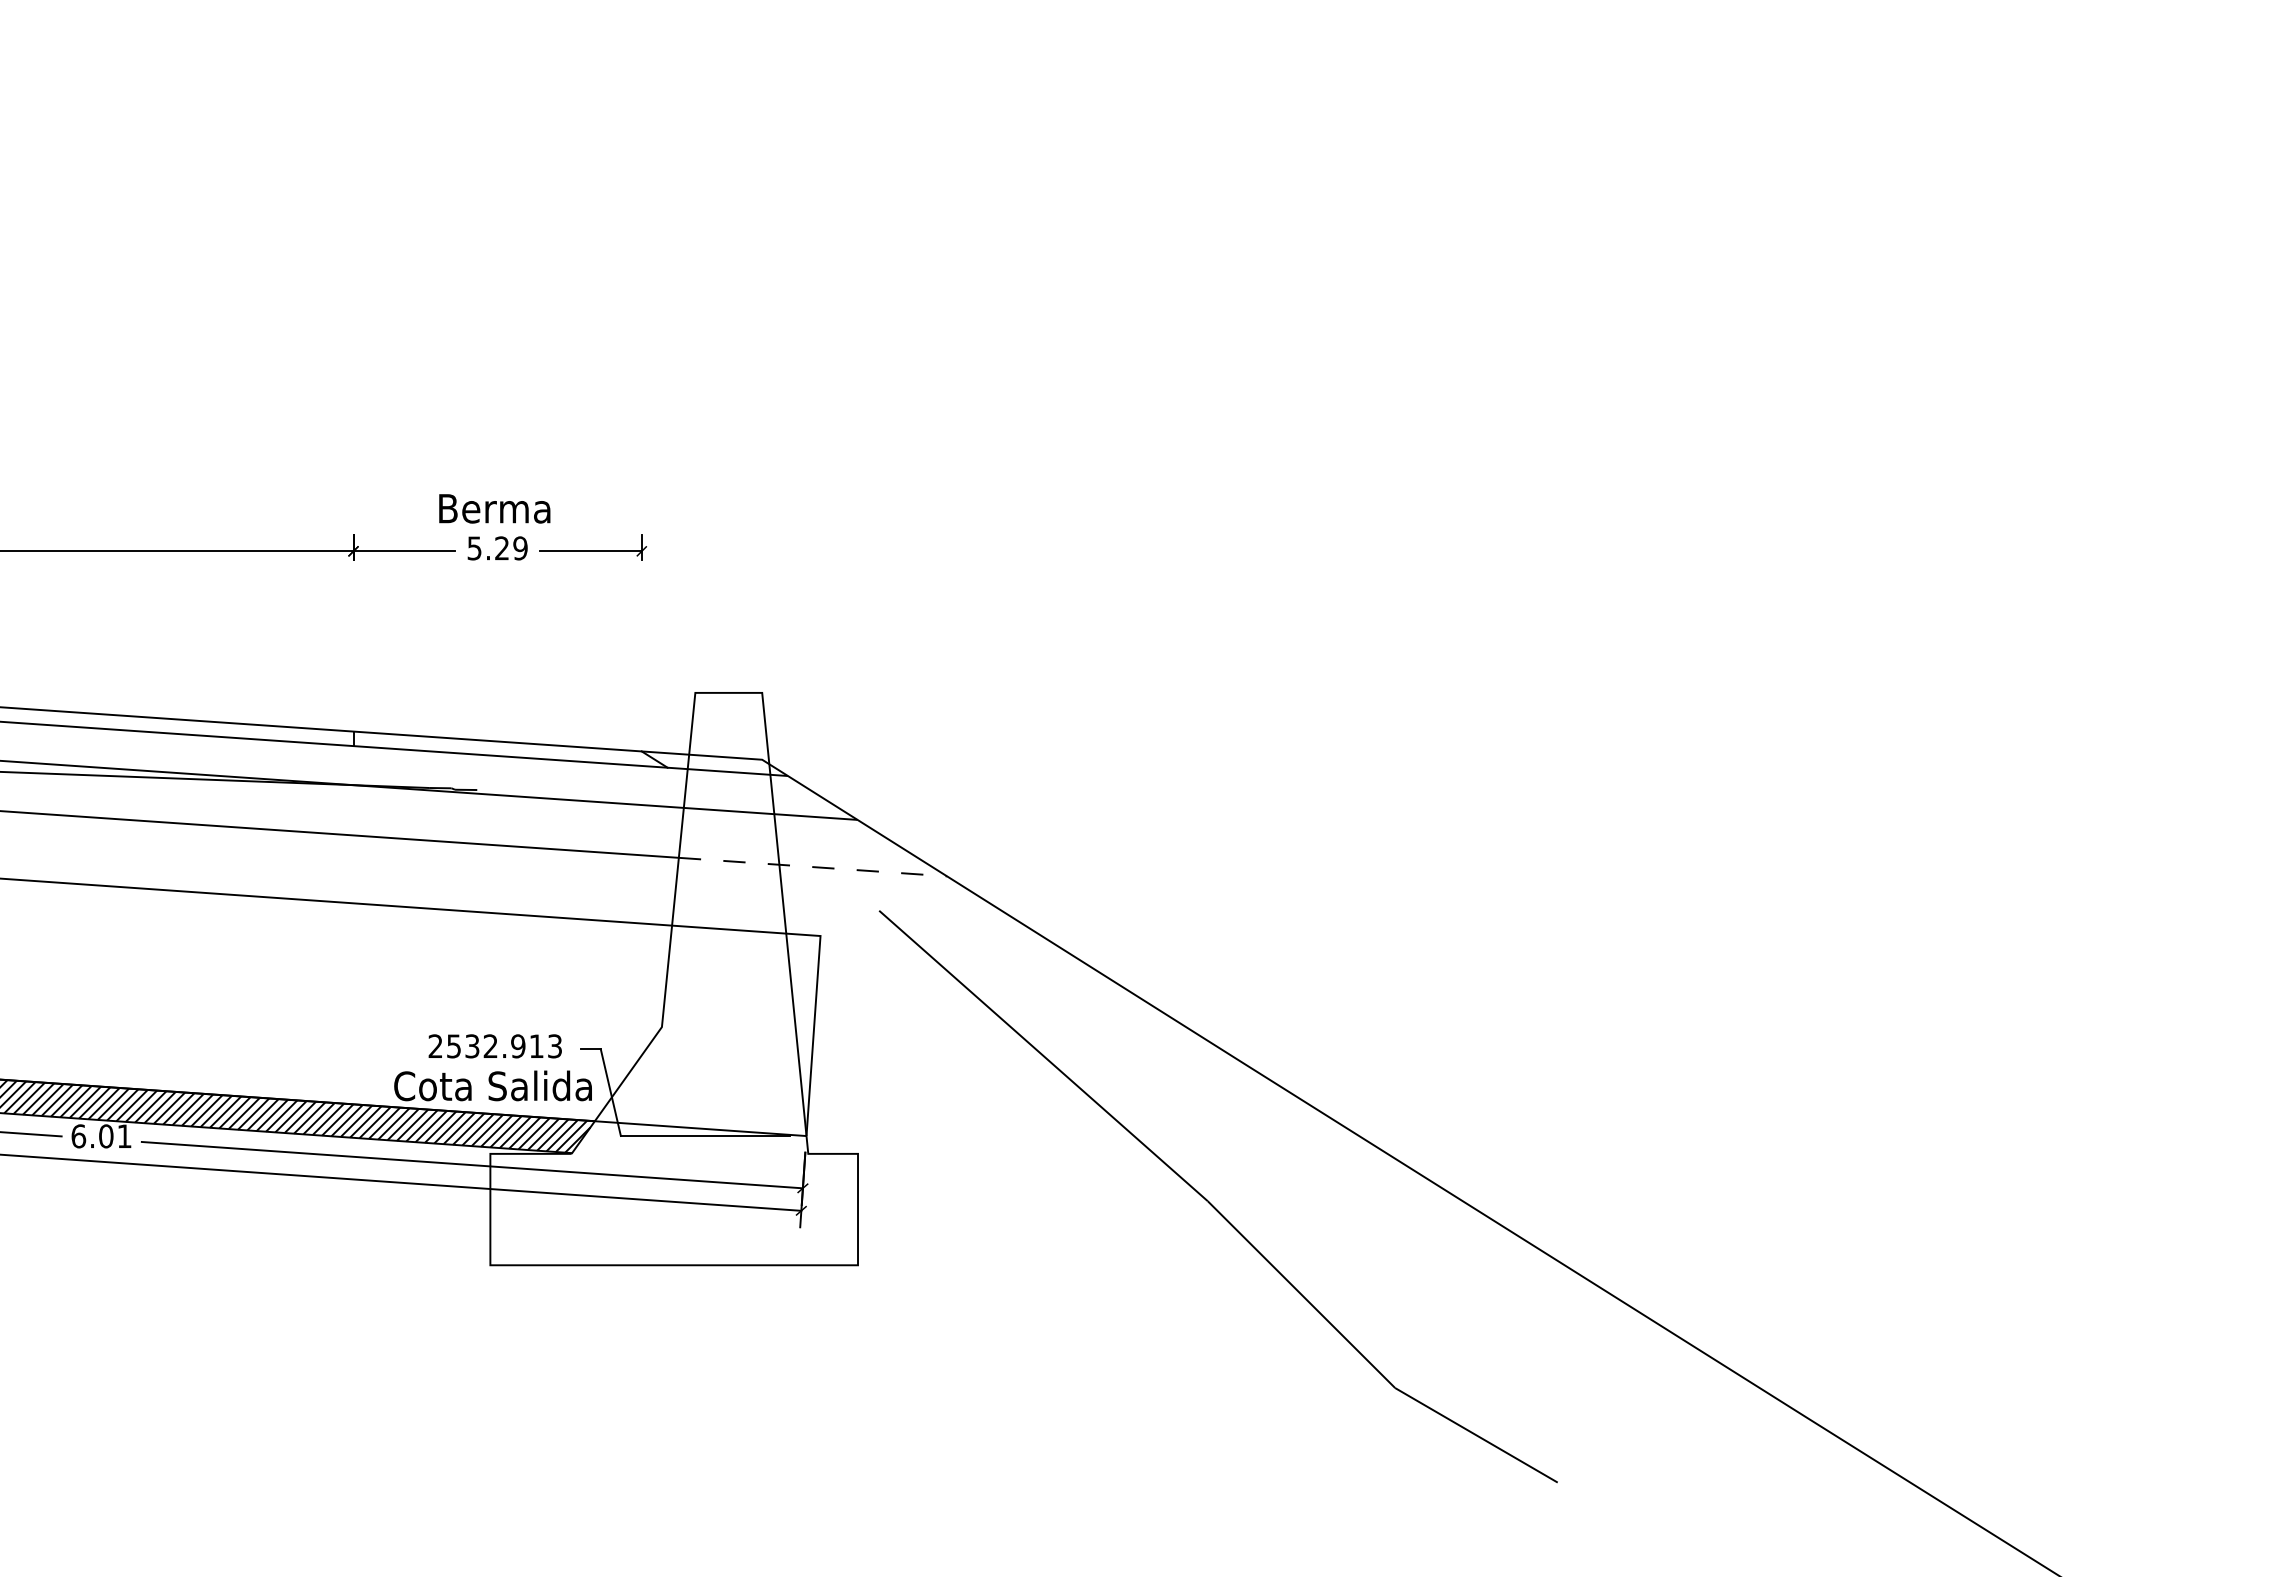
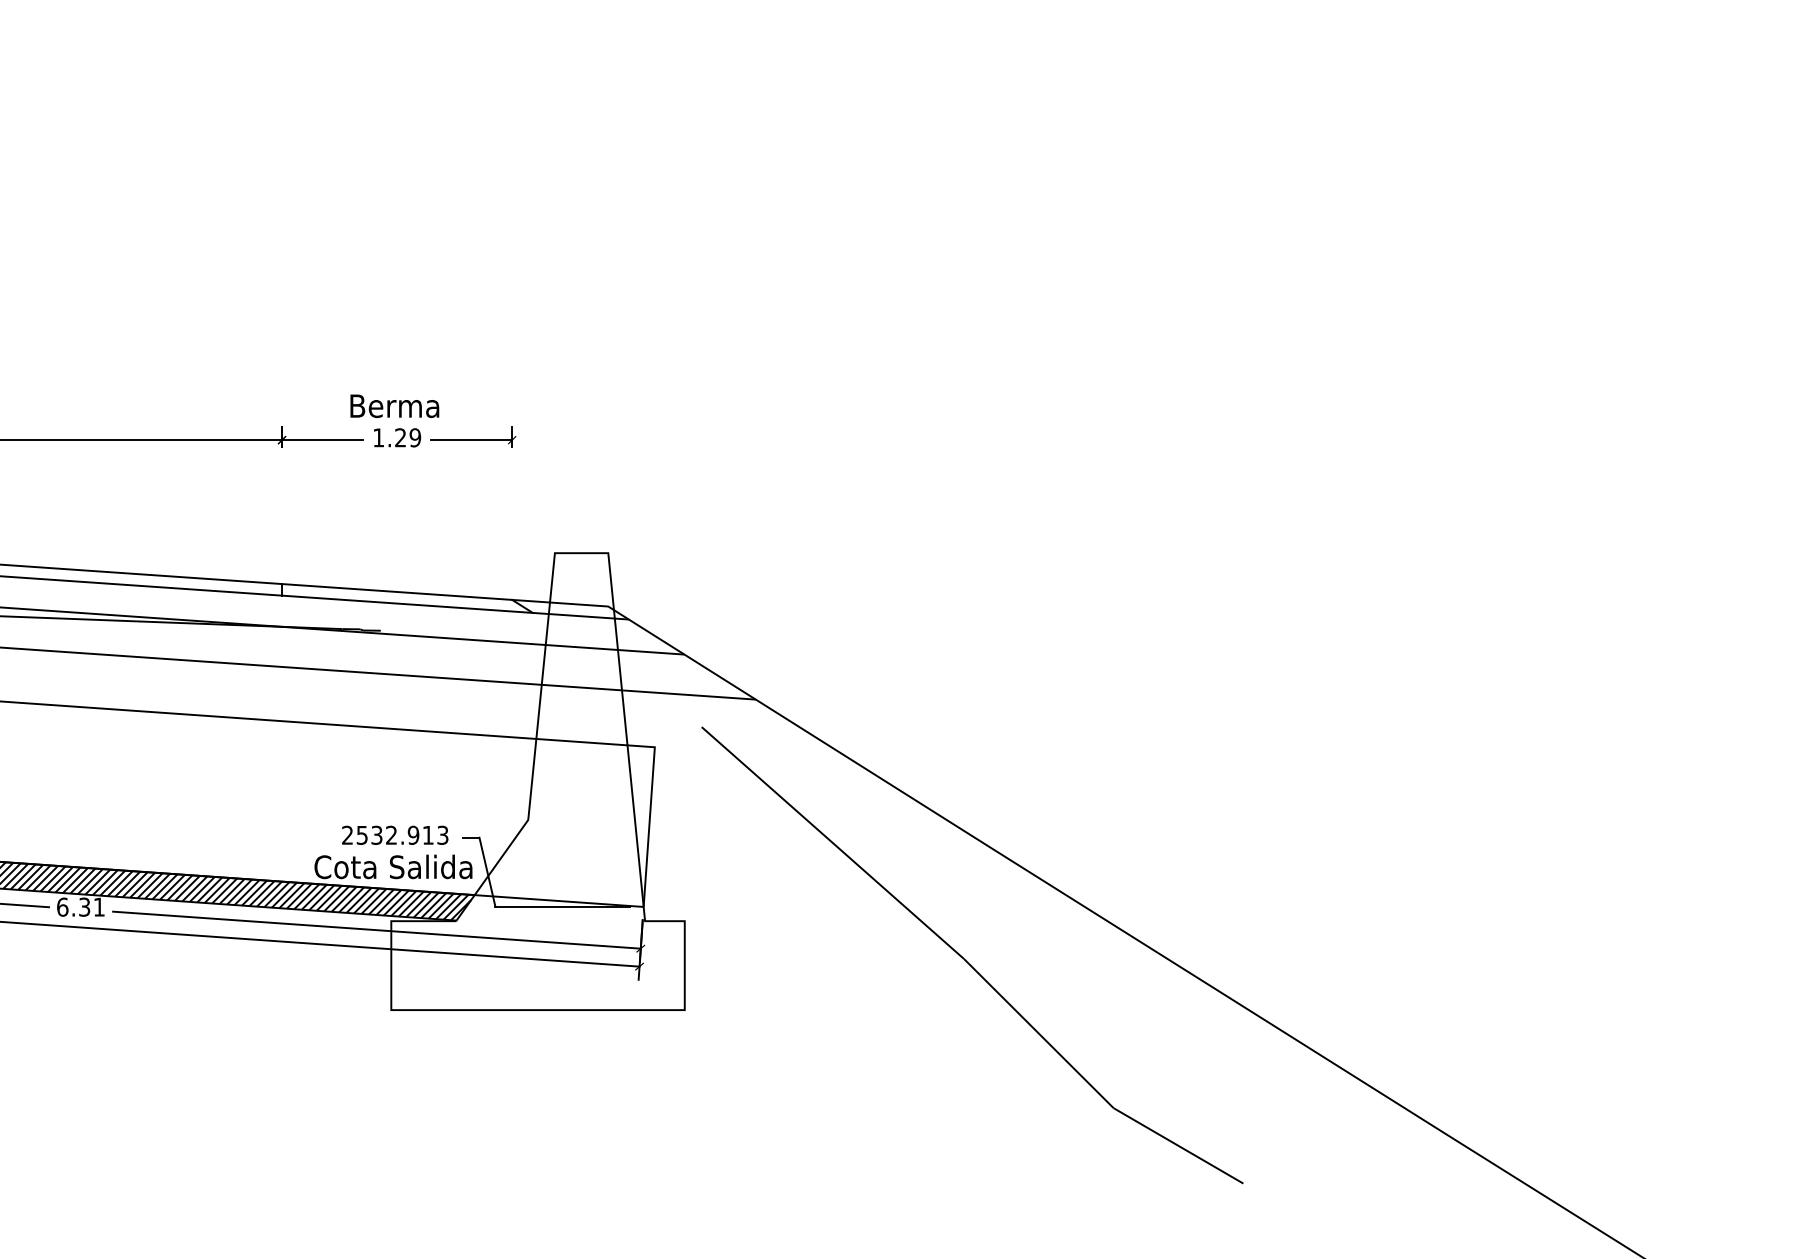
text: (474, 548) -> (378, 437), 5.29 -> 1.29
line: (813, 867) -> (649, 692), dashed -> solid
text: (106, 1136) -> (84, 907), 6.01 -> 6.31

